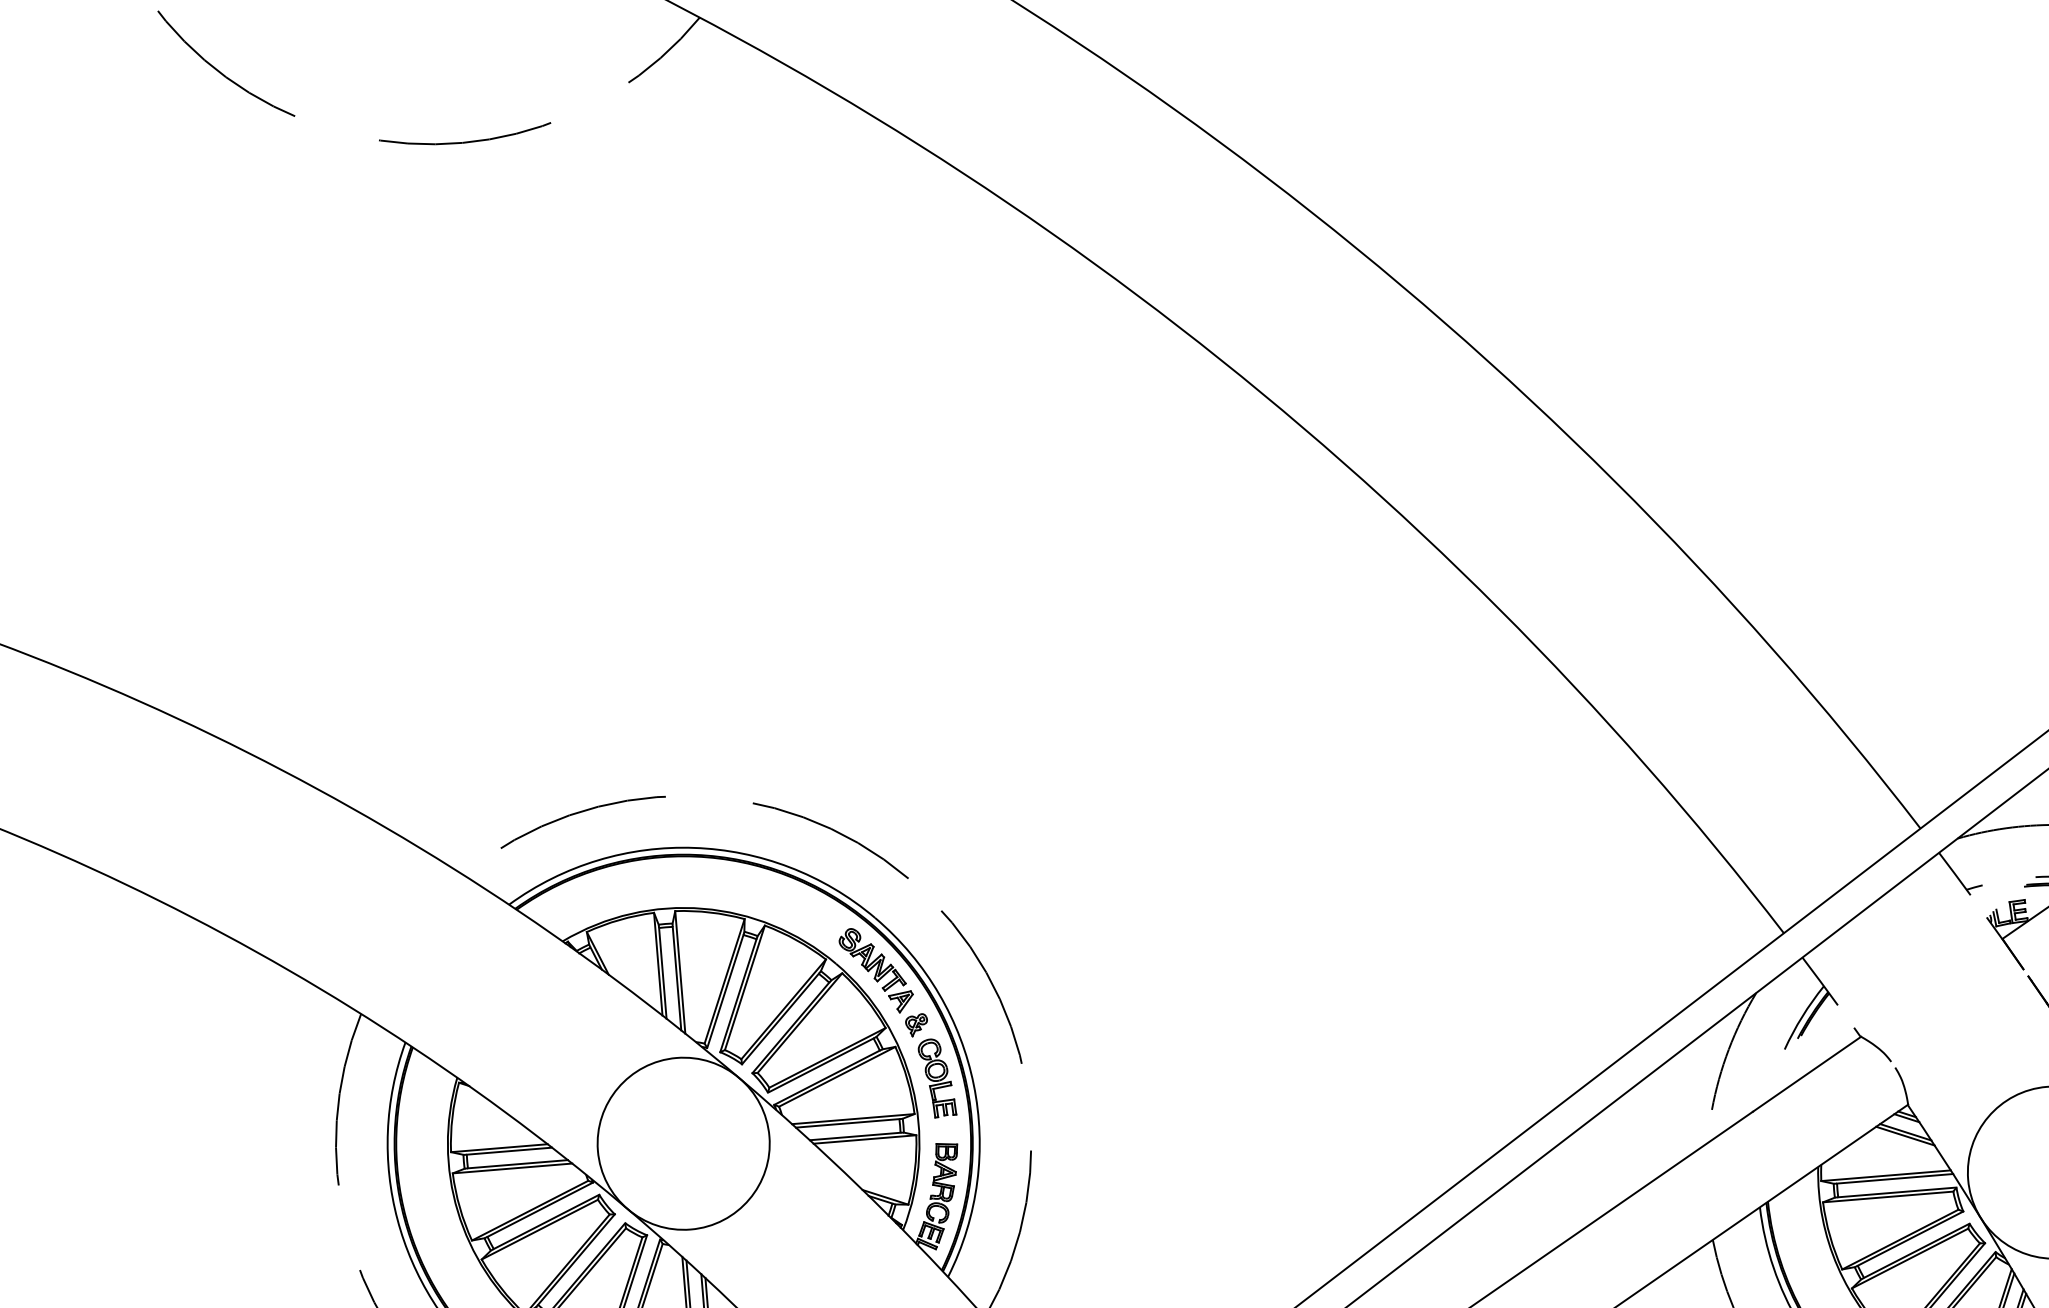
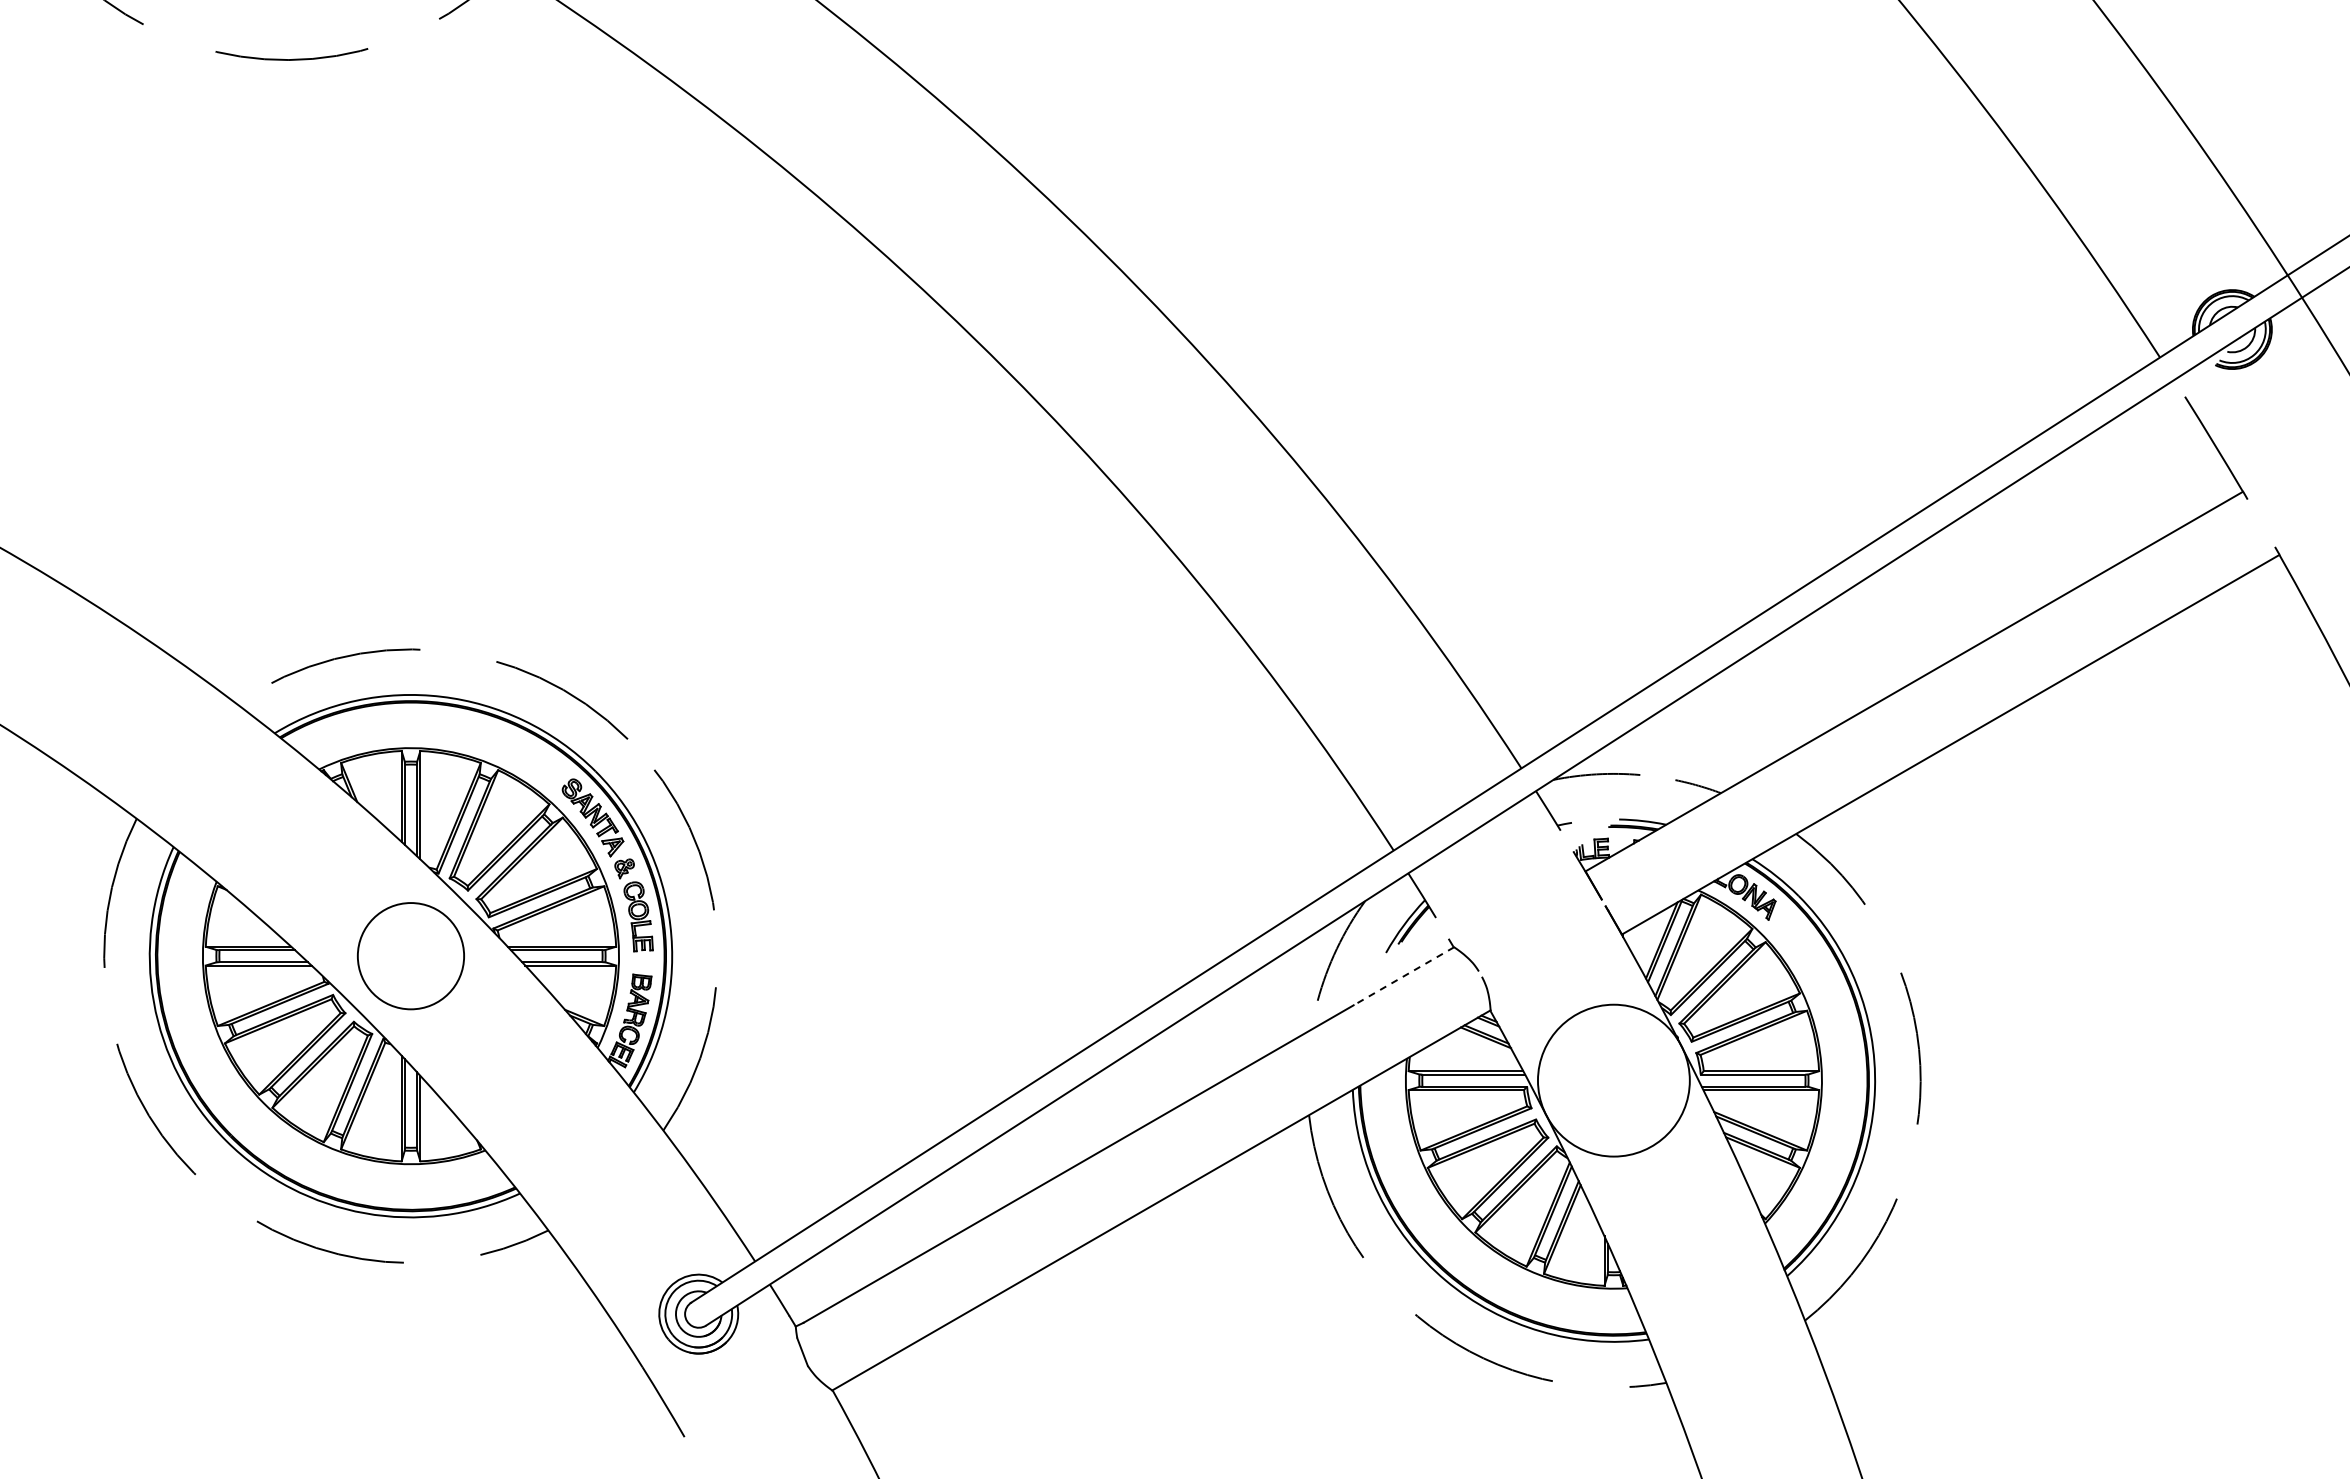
line: (1806, 1074) -> (1403, 976), solid -> dashed
circle: (683, 1144) -> (410, 956), size x0.7

